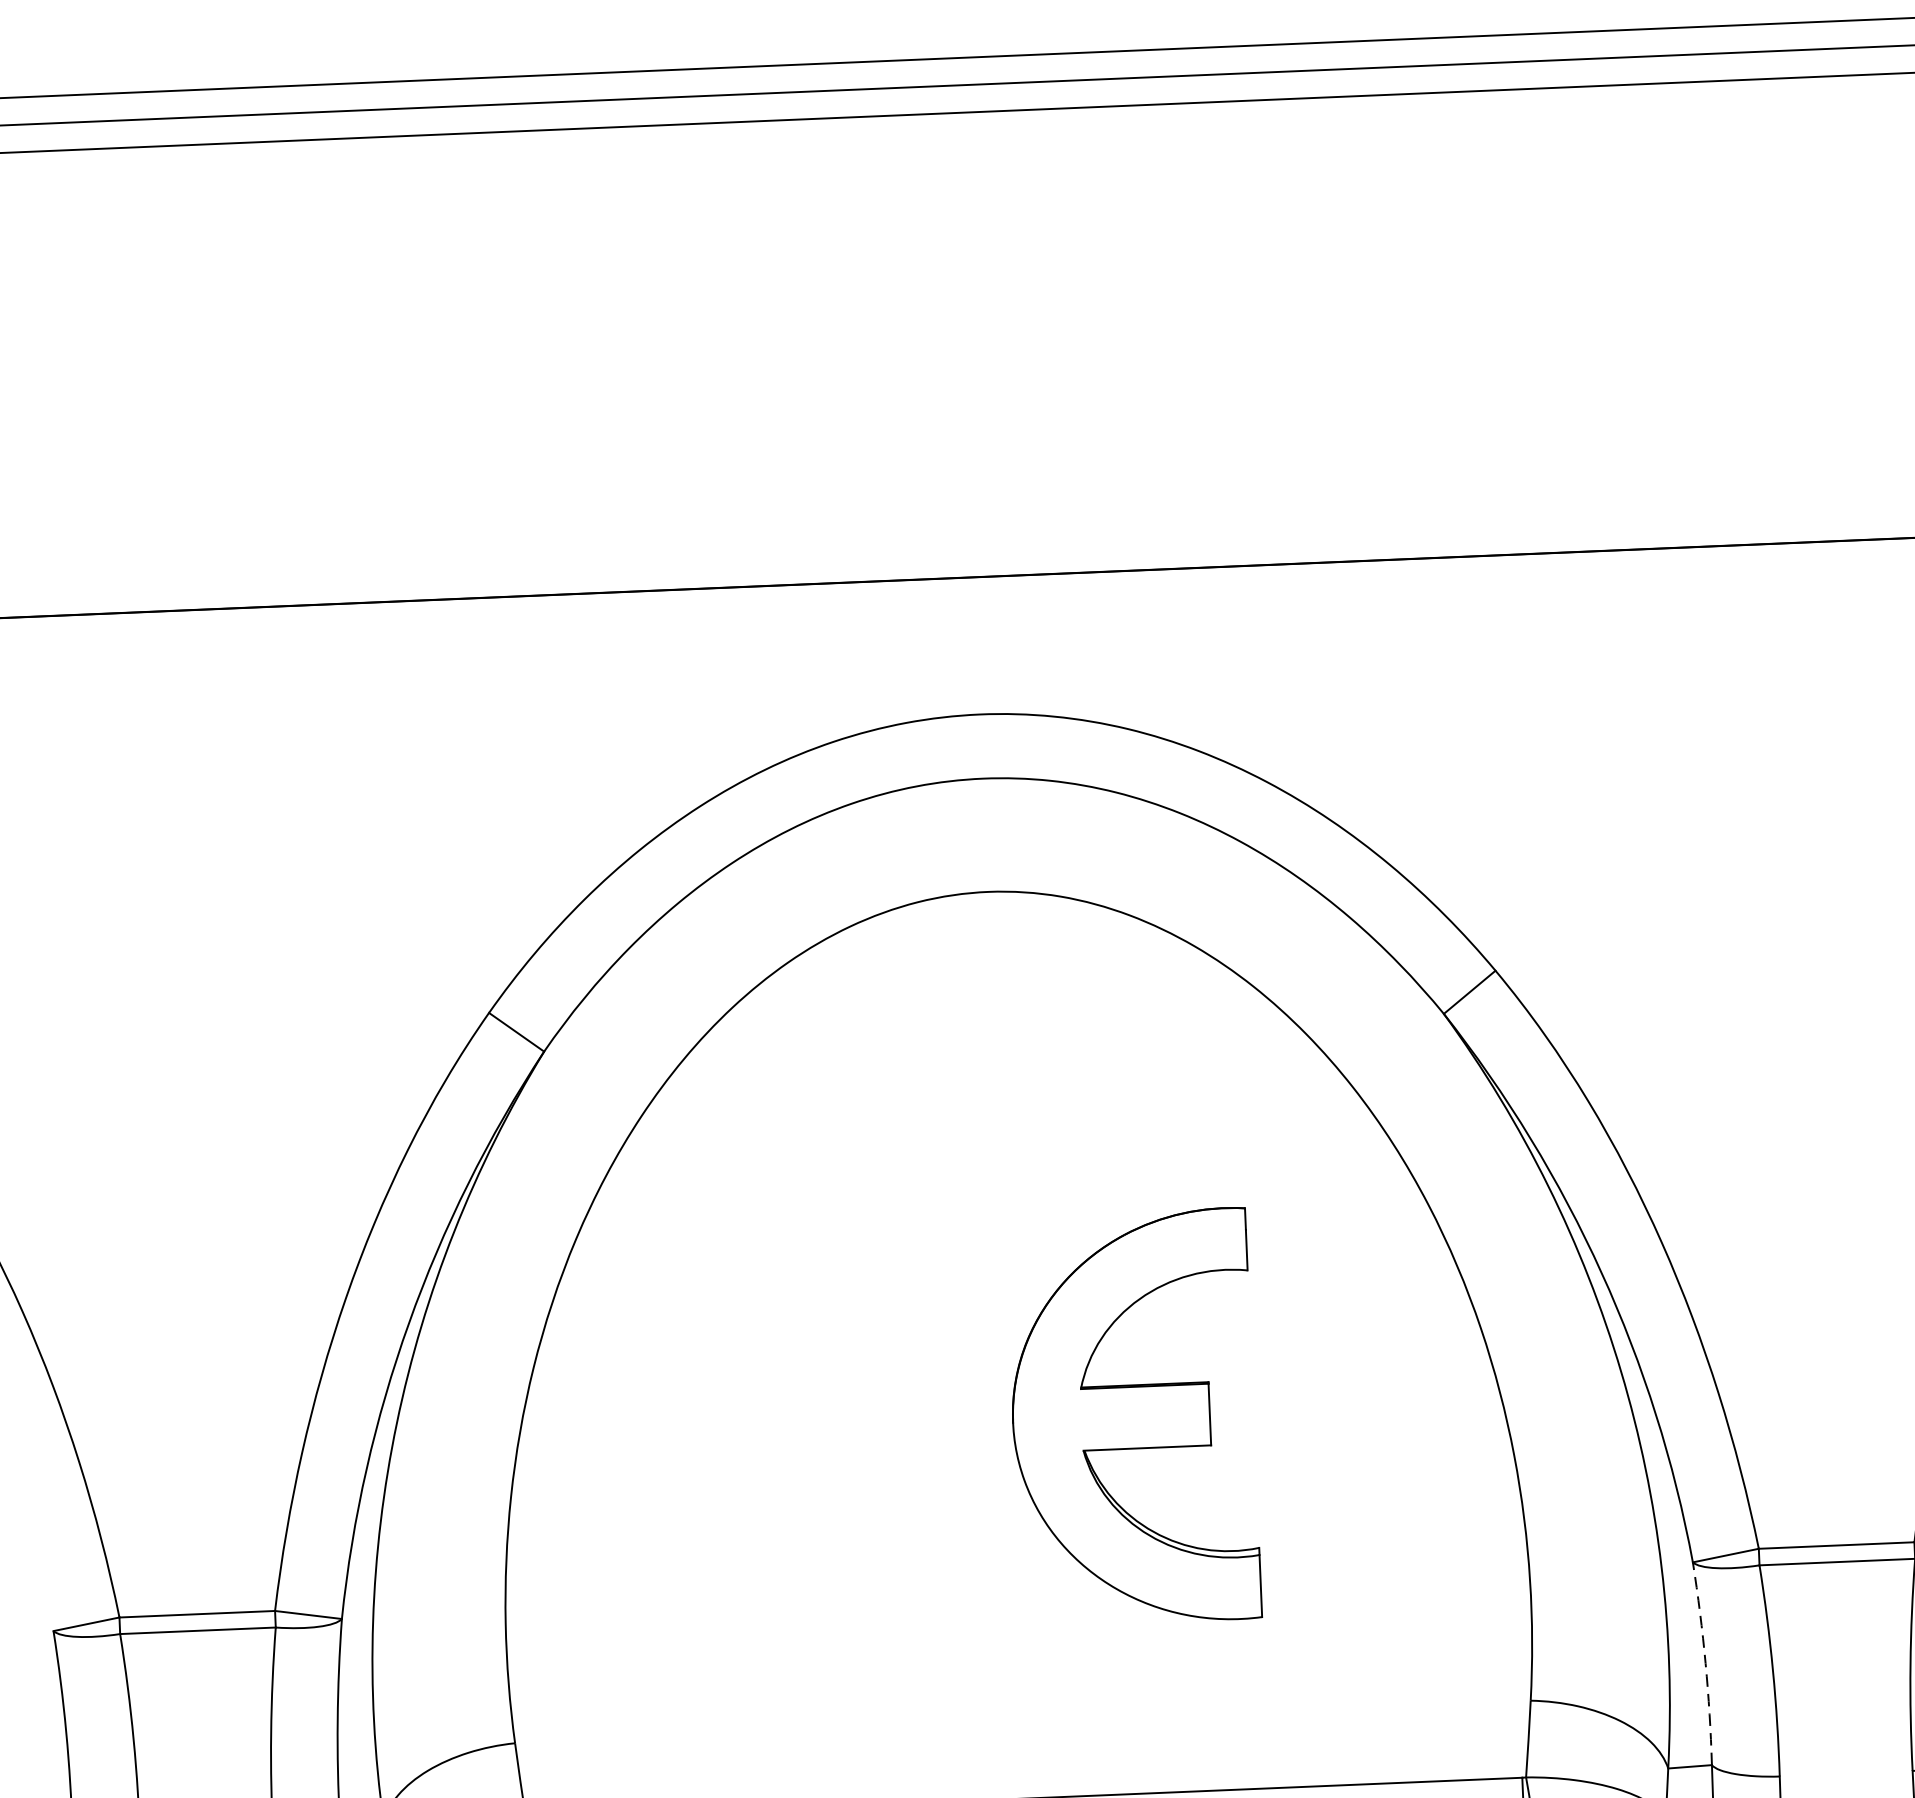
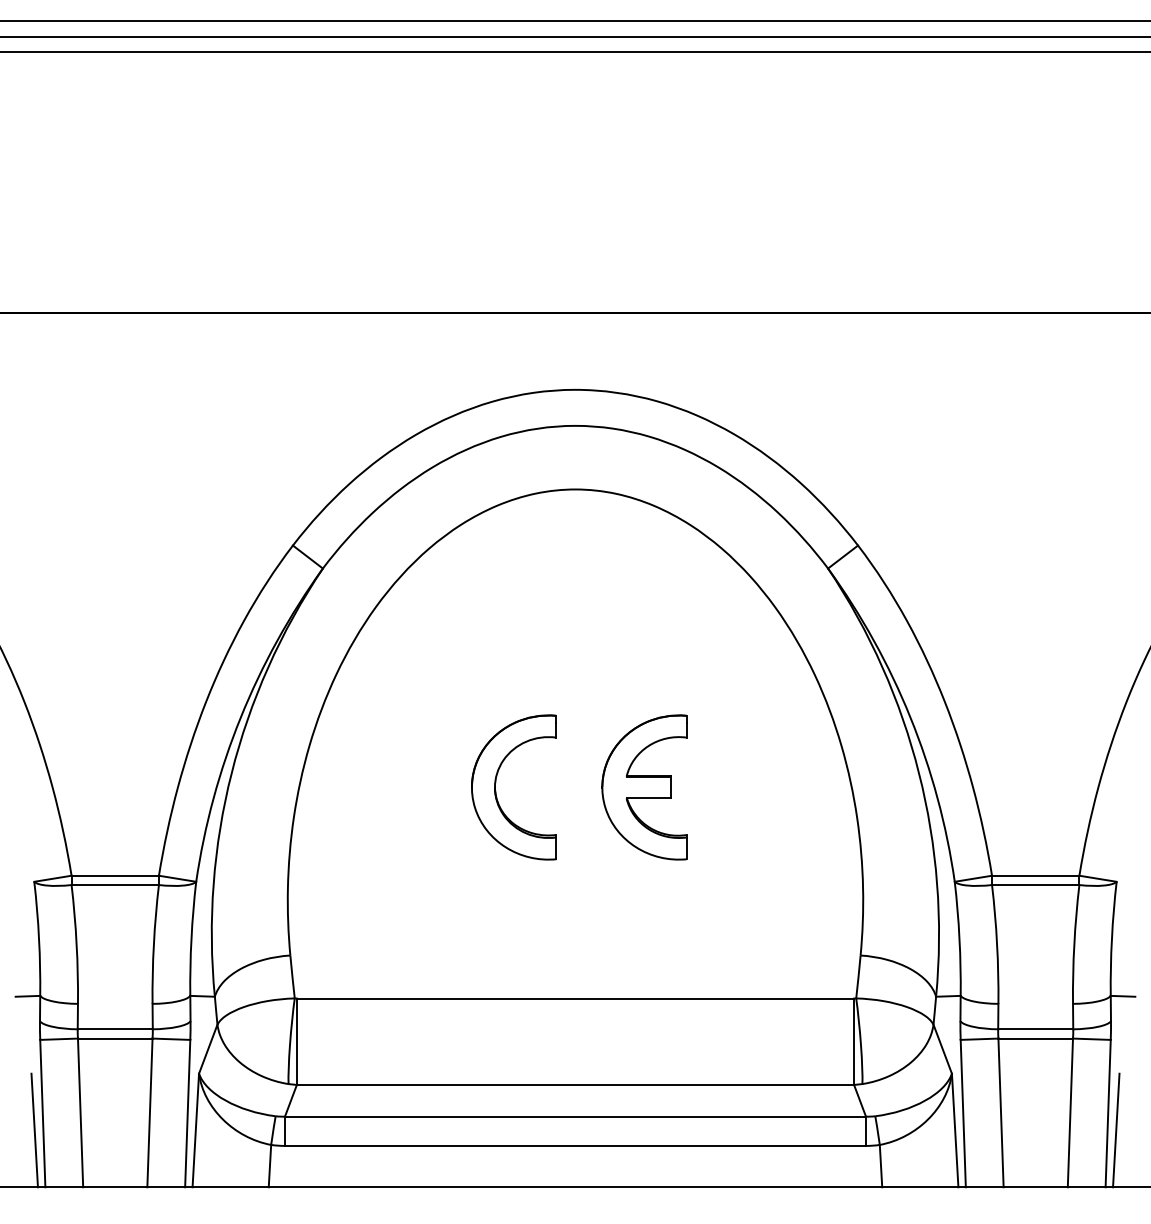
part: (1133, 1417) -> (644, 787), size x0.62
part: (869, 1435) -> (496, 791), added
arc: (1705, 1662) -> (959, 938), dashed -> solid

